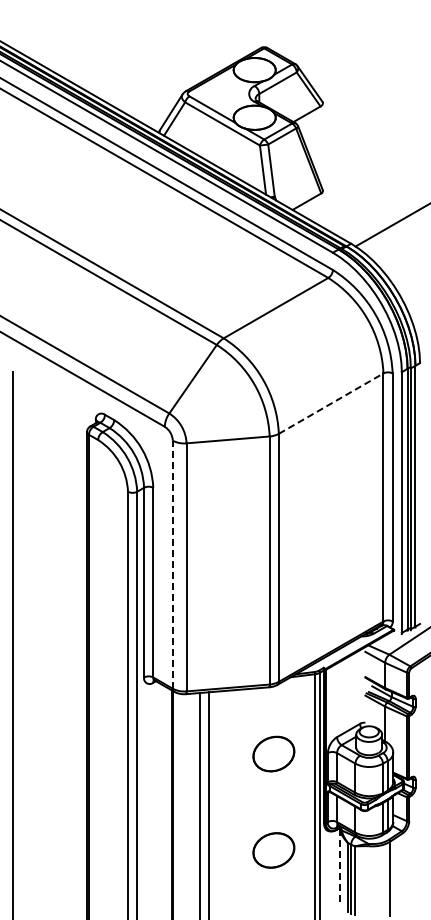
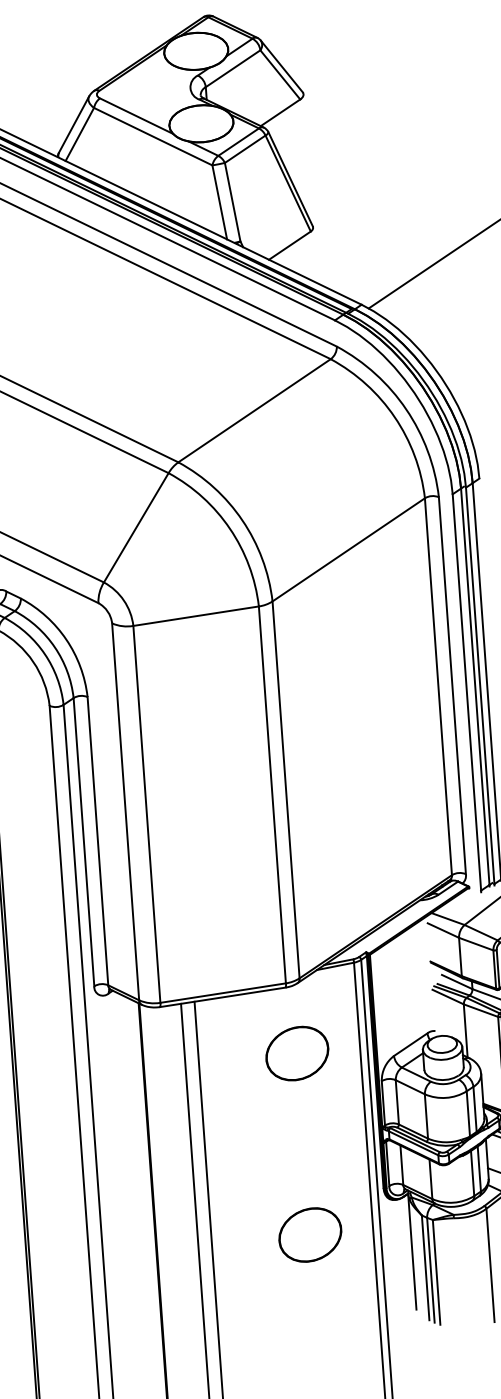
line: (331, 403) -> (349, 549), dashed -> solid
line: (172, 564) -> (125, 811), dashed -> solid
part: (273, 753) -> (296, 1052), moved
line: (339, 866) -> (411, 1252), dashed -> solid

